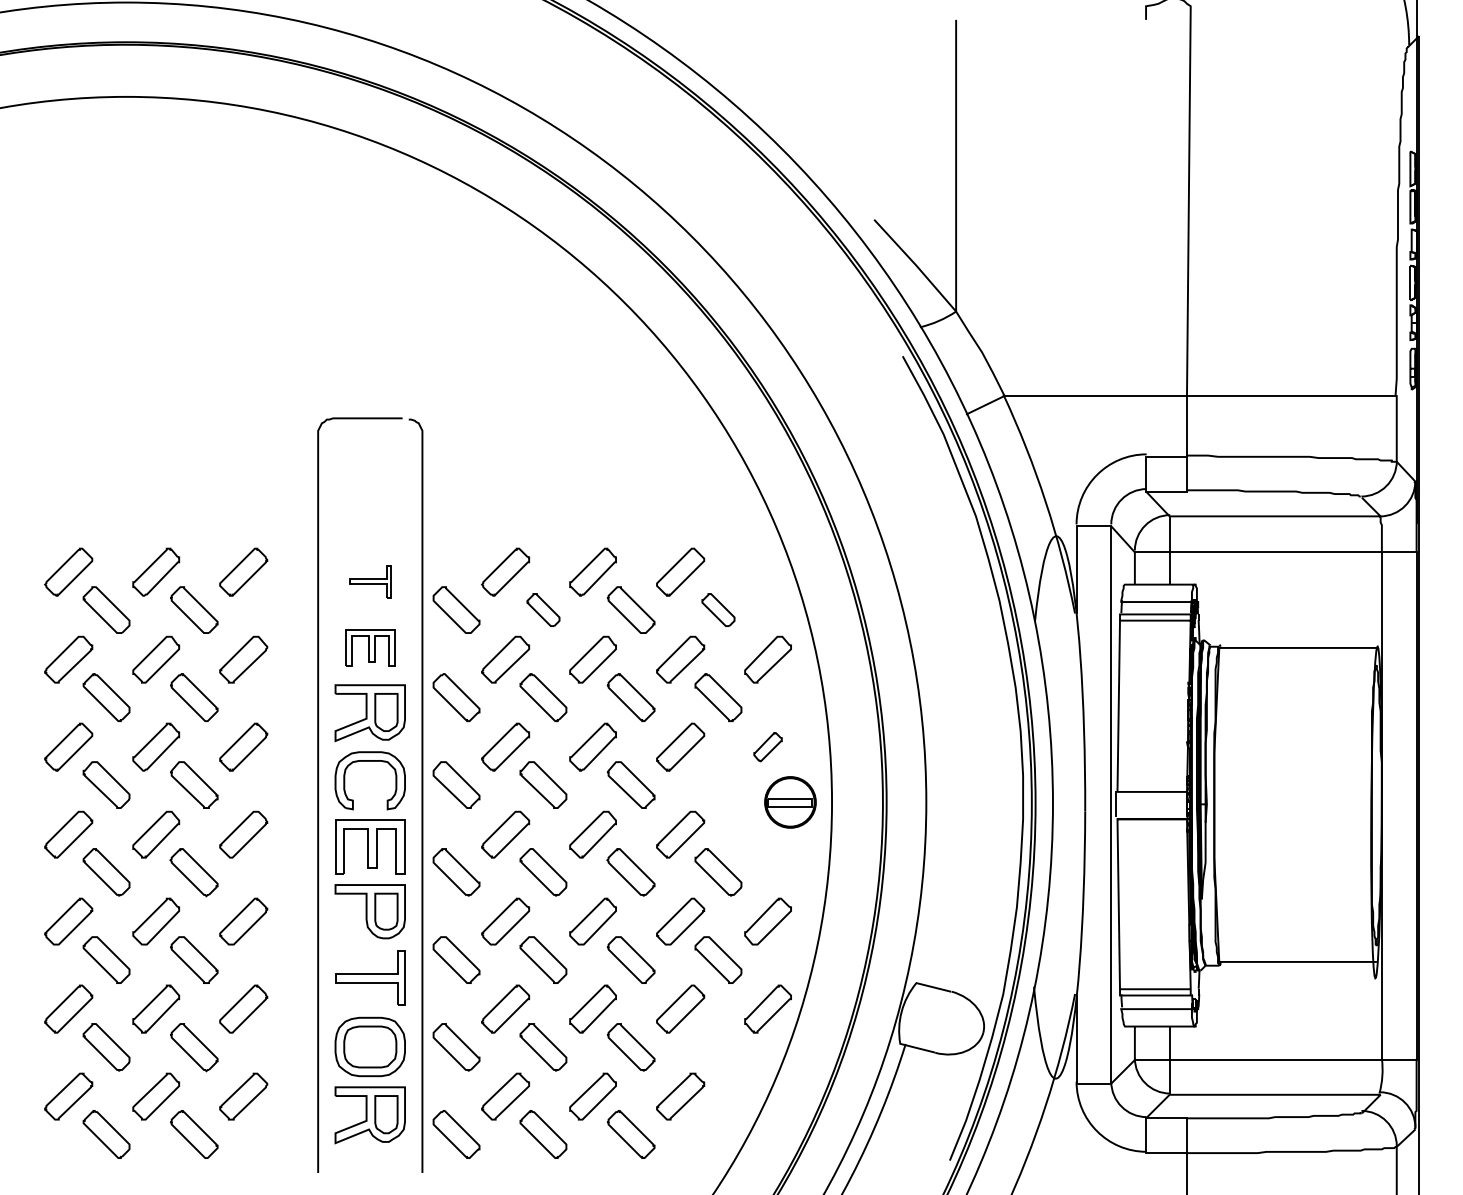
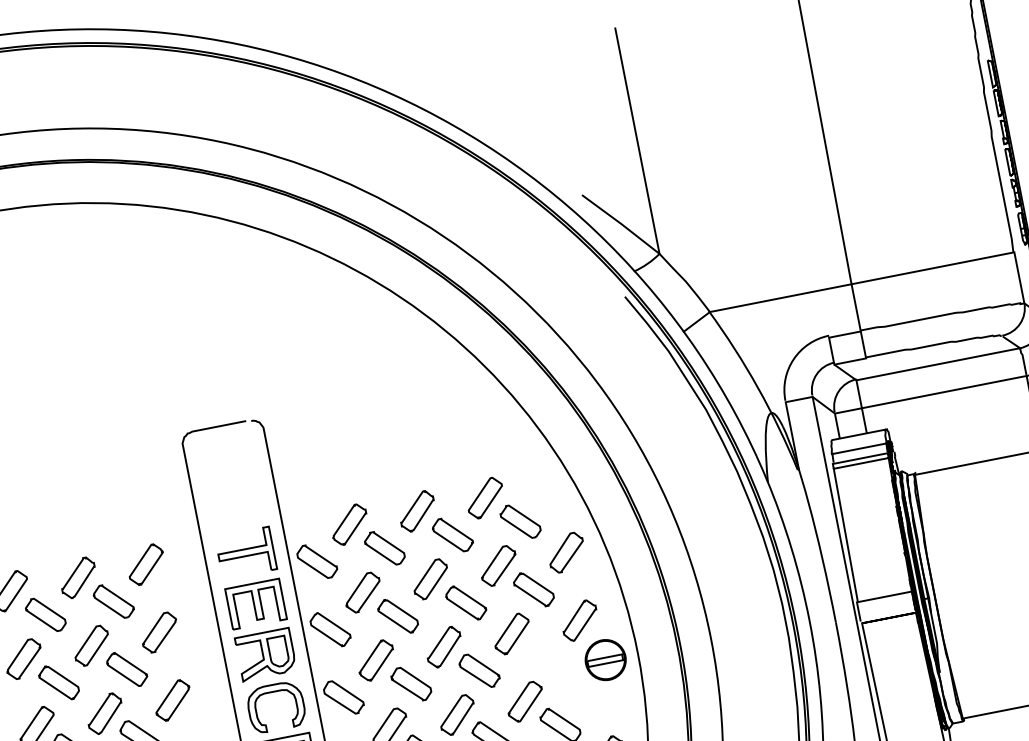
part: (370, 581) -> (246, 552), size x1.67
part: (543, 609) -> (384, 547), size x1.43
part: (718, 609) -> (520, 521), size x1.43
part: (370, 647) -> (256, 603), size x1.43
part: (767, 746) -> (579, 620), size x1.67

